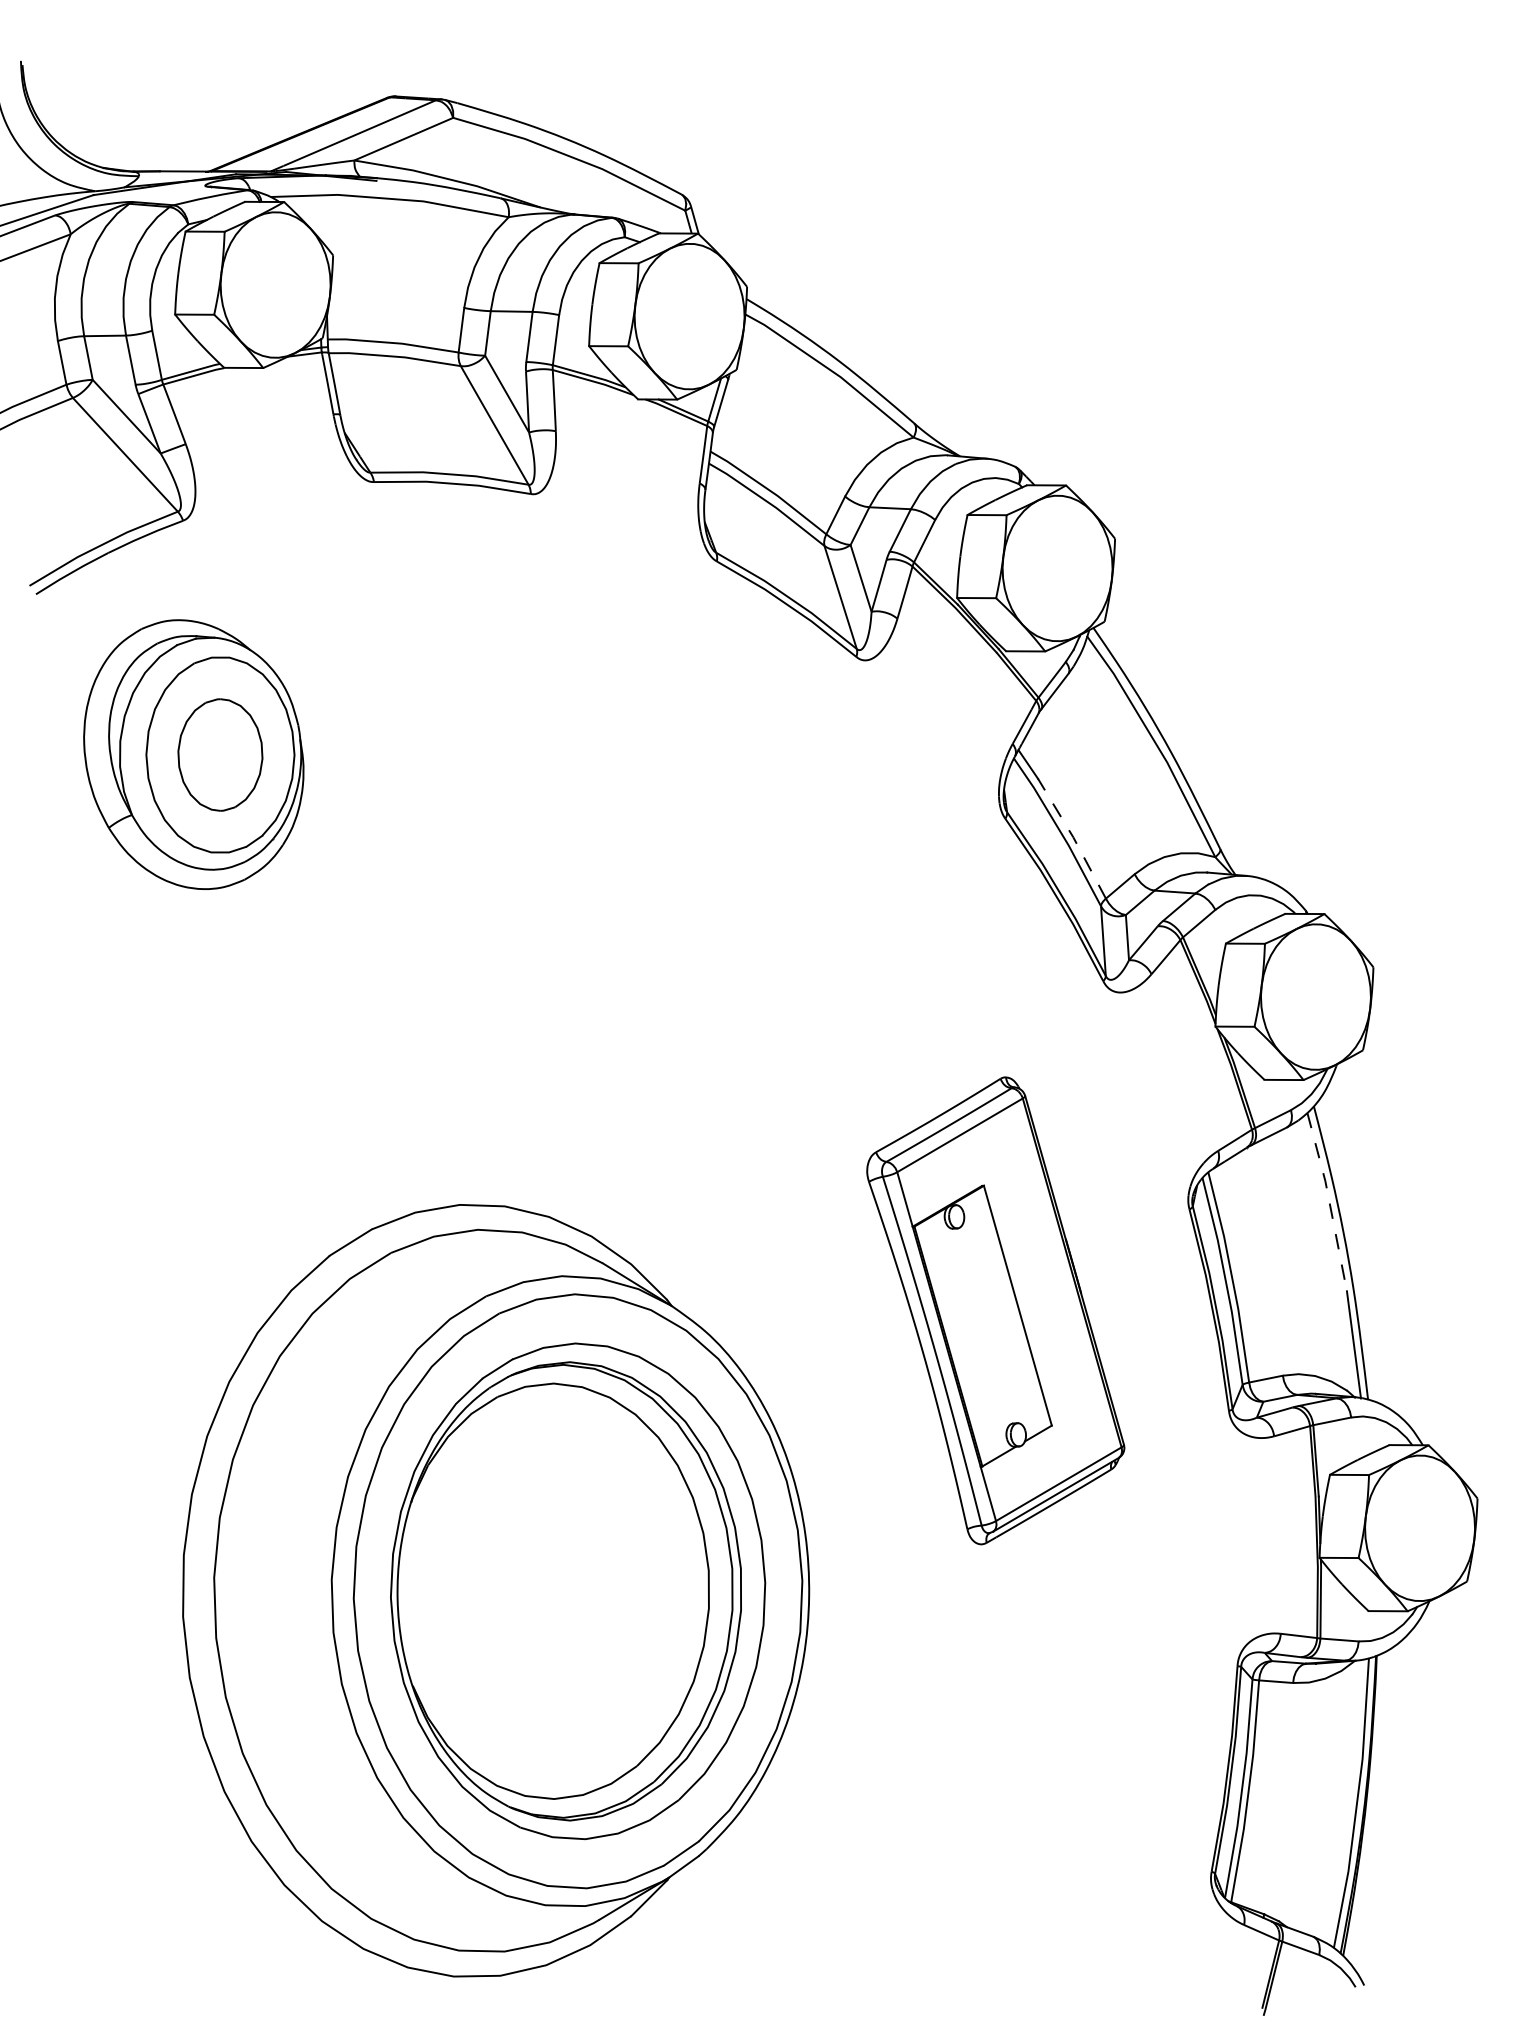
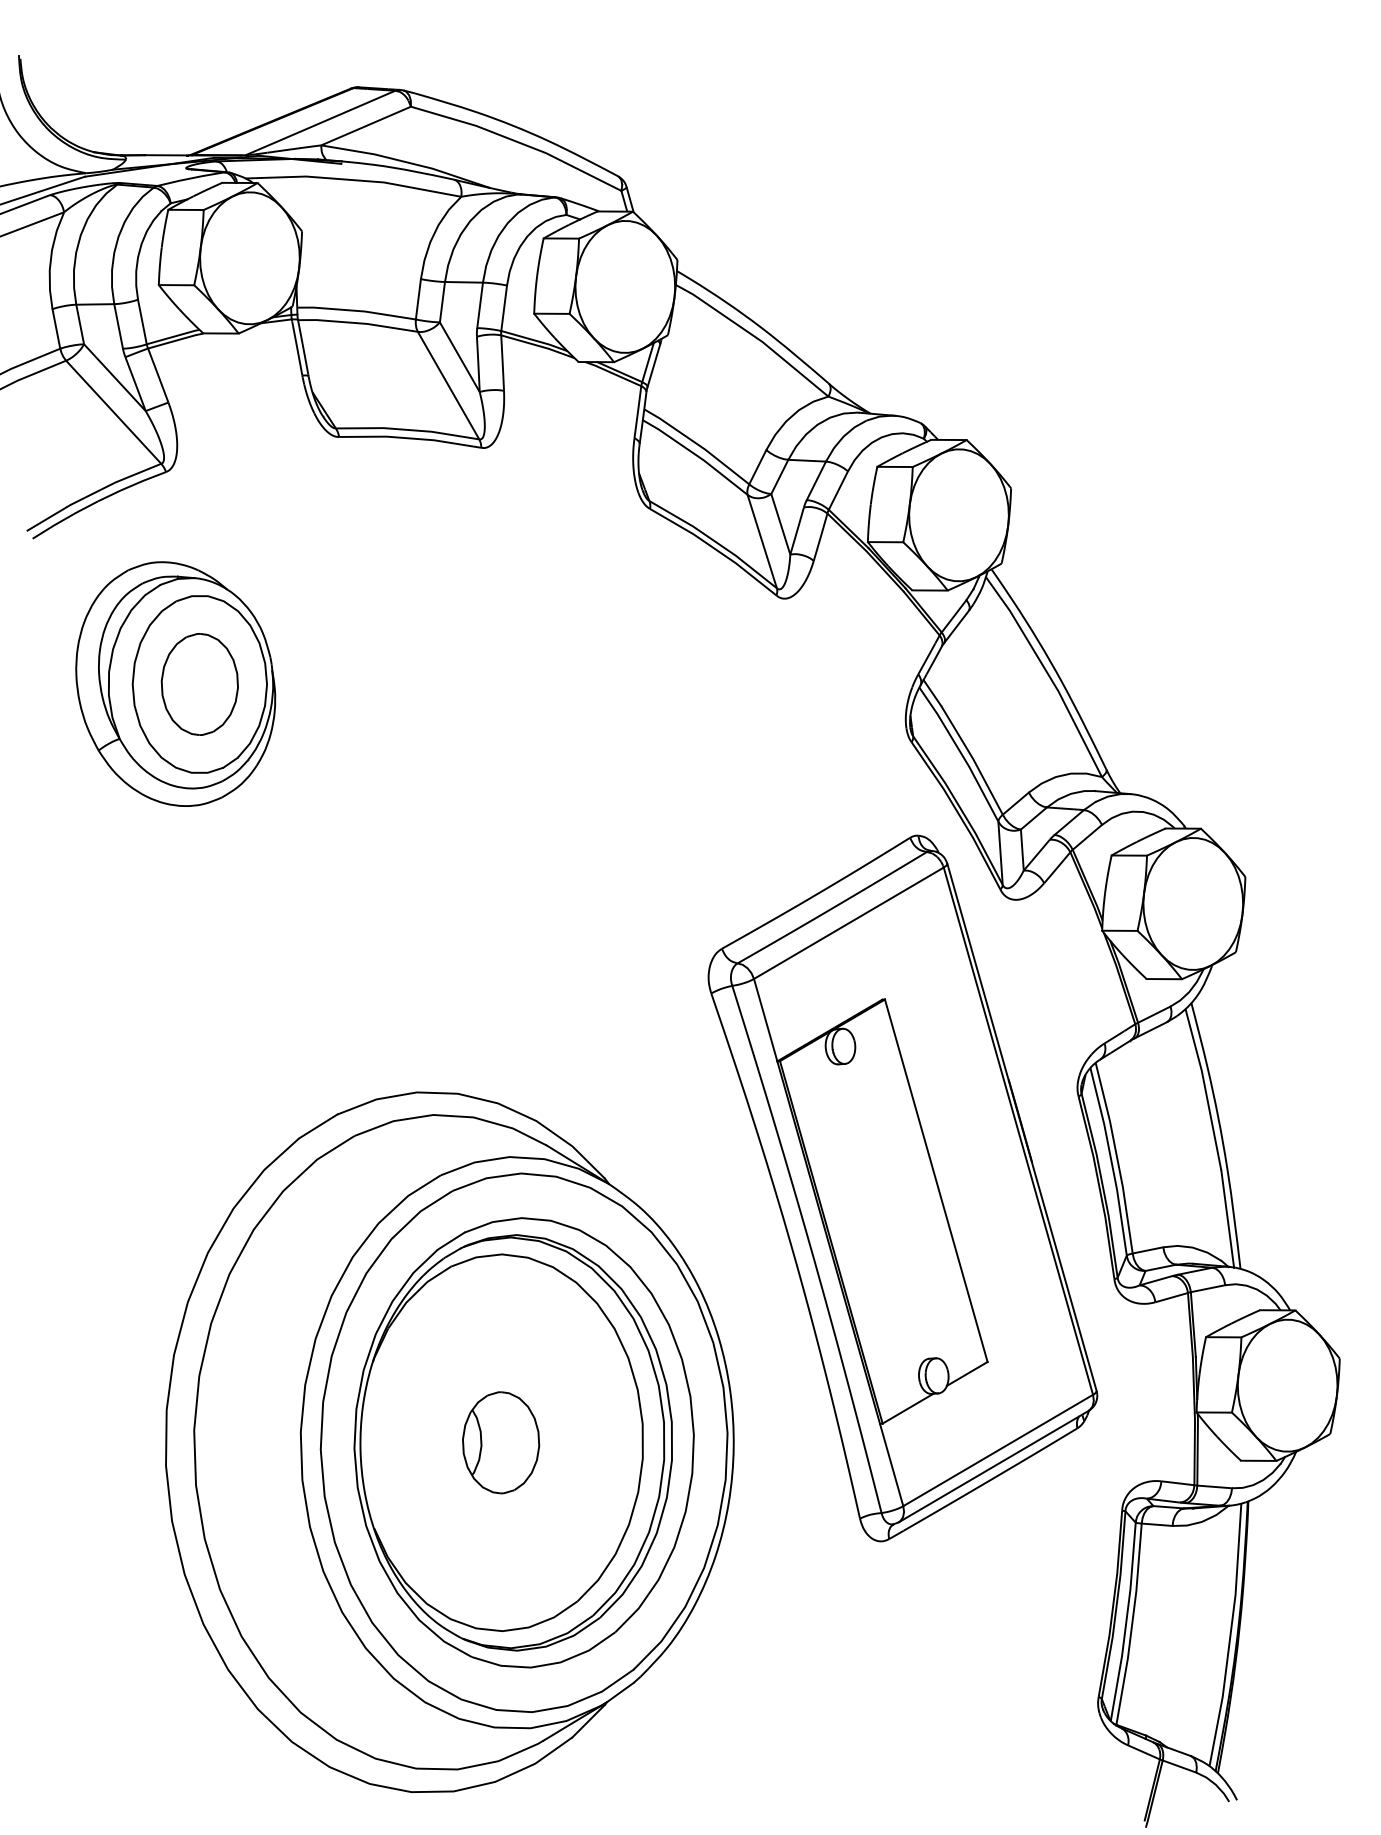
line: (1073, 837) -> (973, 759), dashed -> solid
line: (1329, 1201) -> (1205, 1089), dashed -> solid
part: (995, 1310) -> (902, 1188), size x1.67
part: (553, 1590) -> (501, 1442), added

